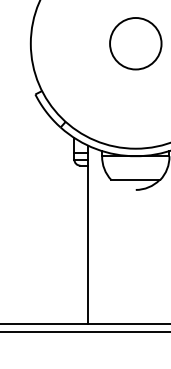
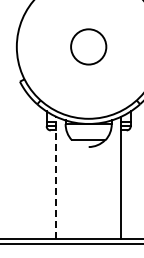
line: (88, 234) -> (56, 177), solid -> dashed

